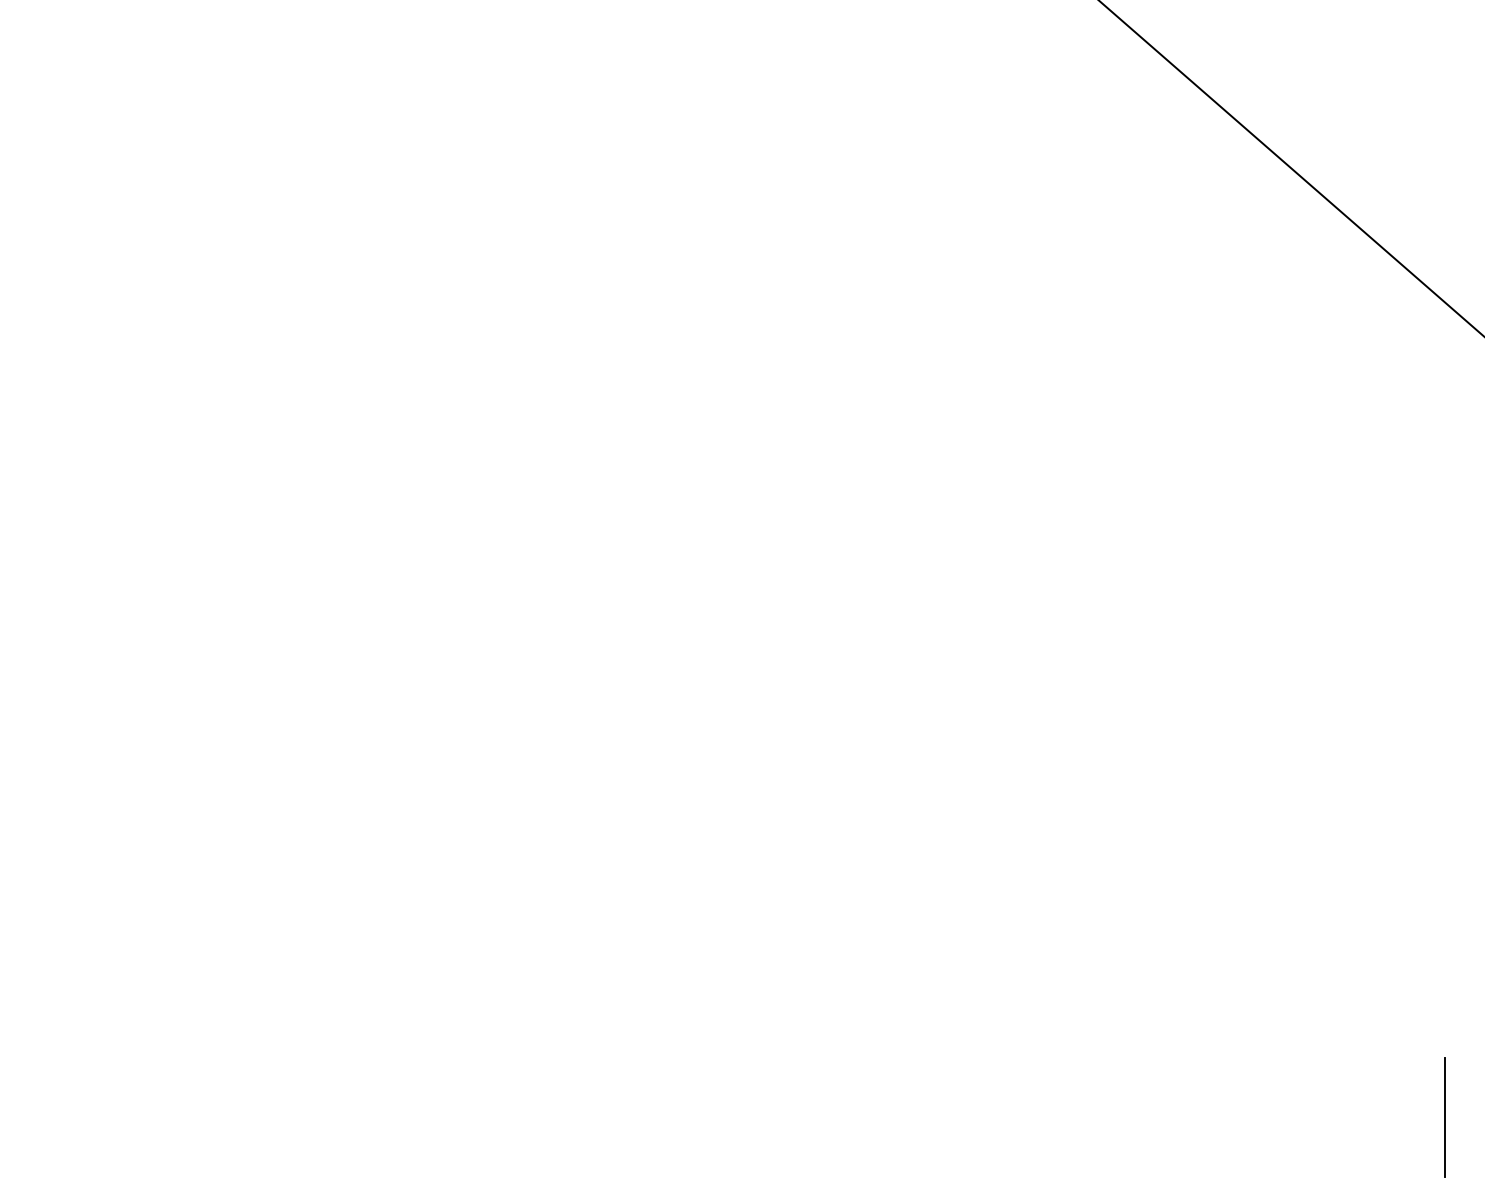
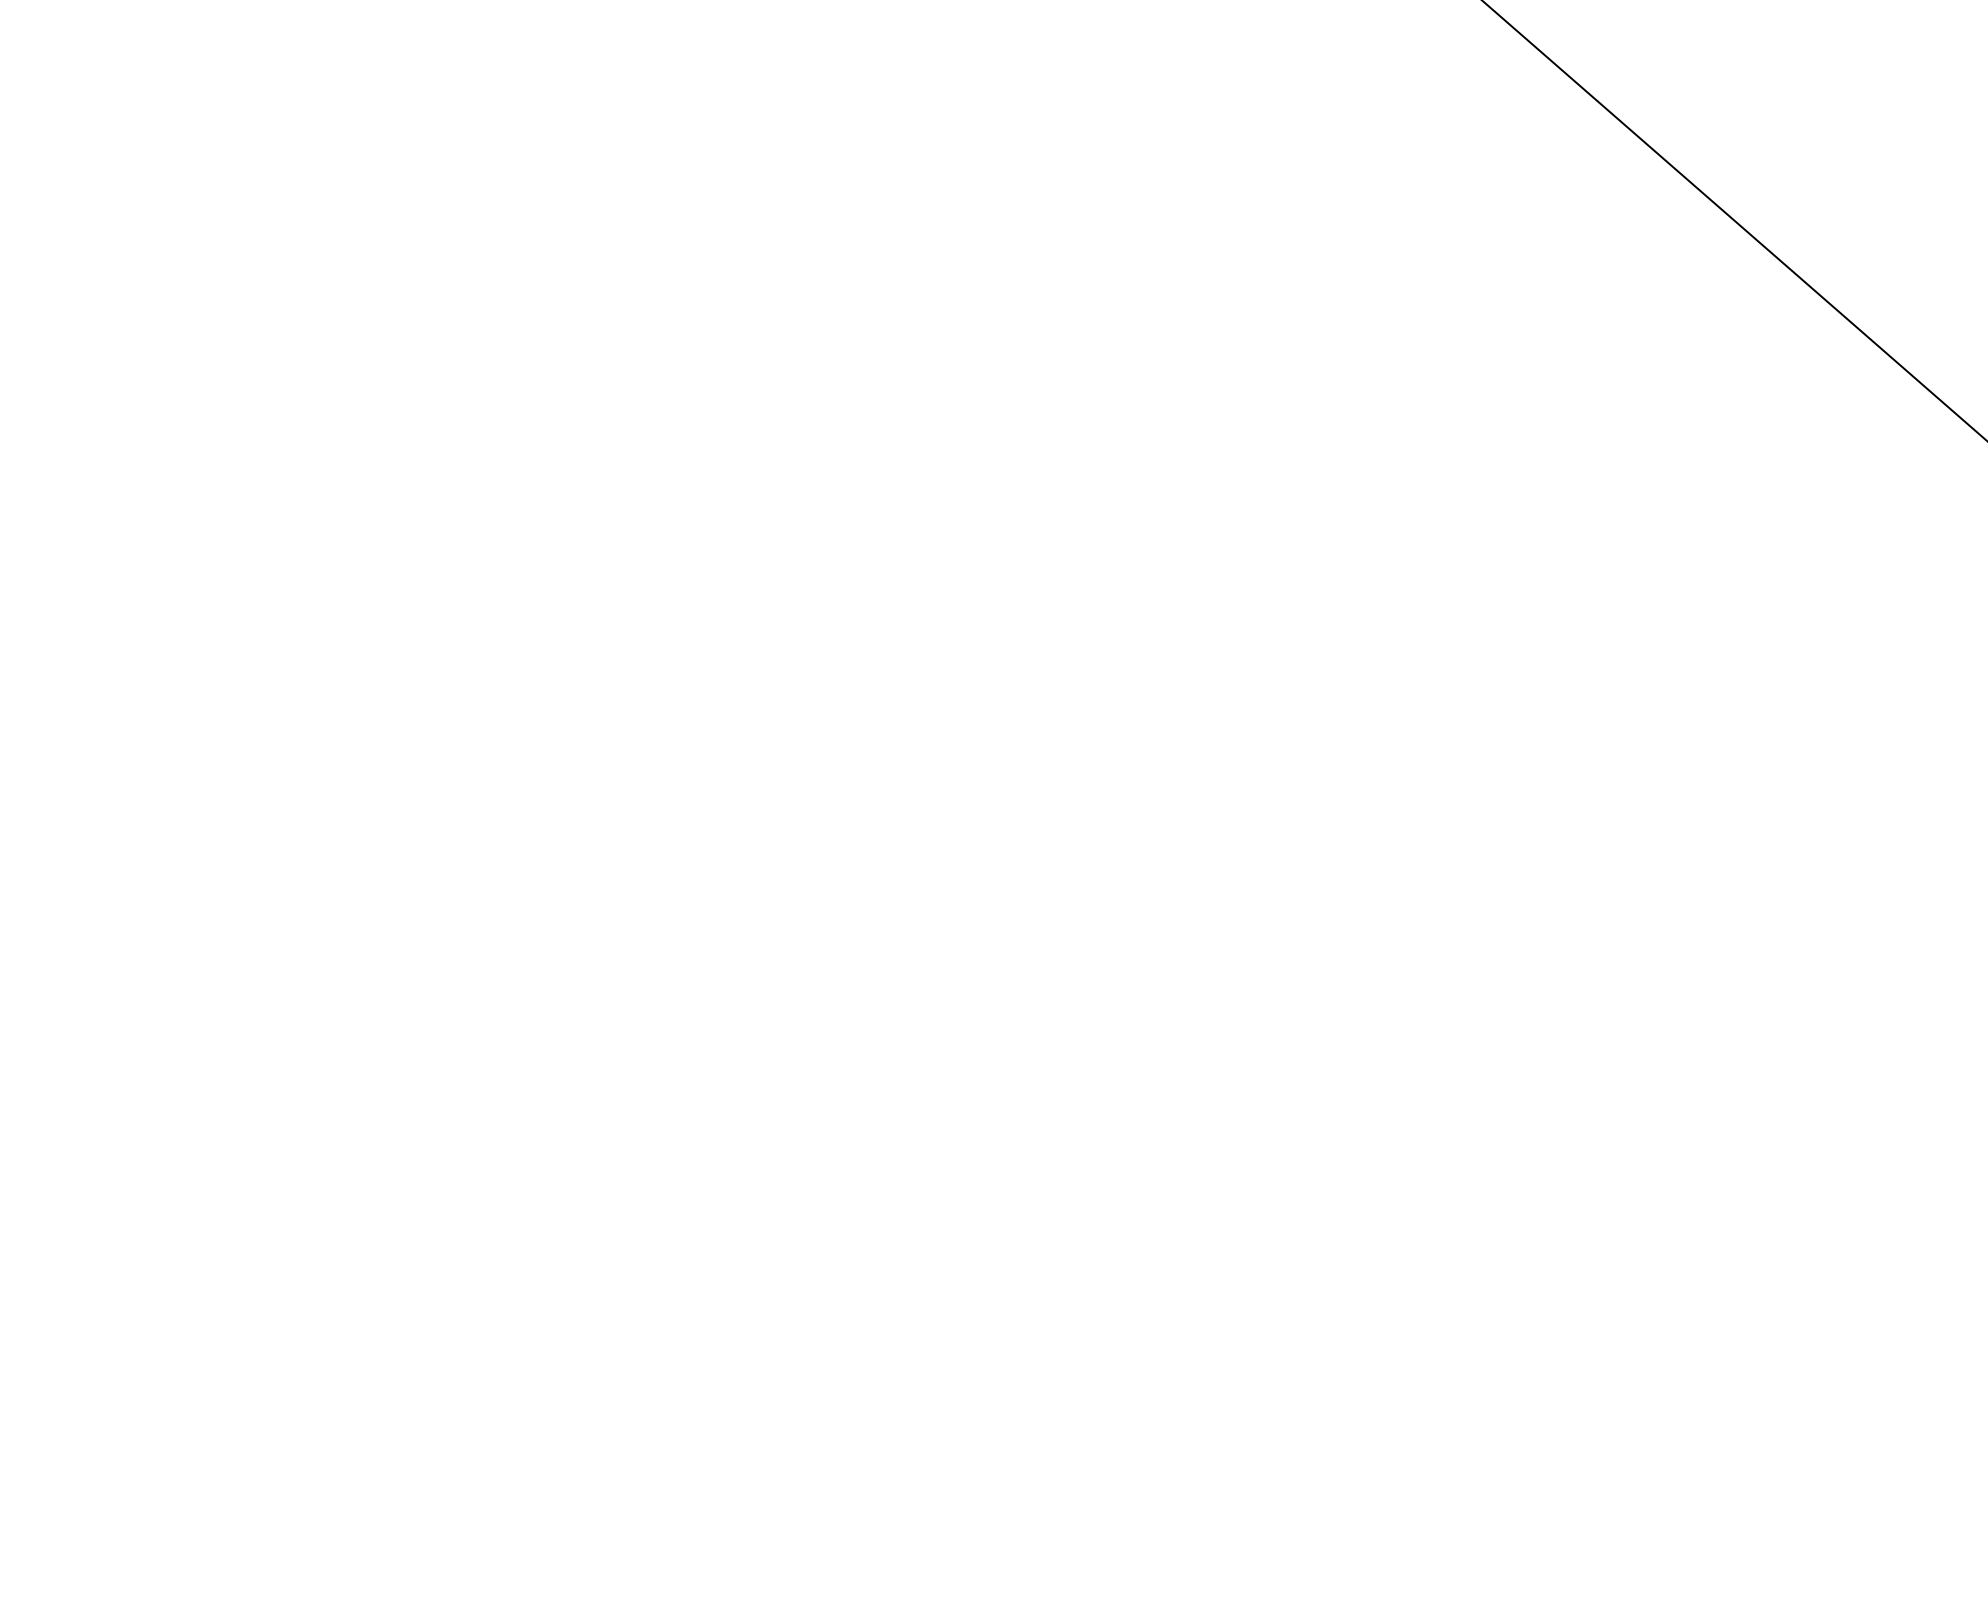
line: (1444, 1117) -> (1924, 1474), removed

